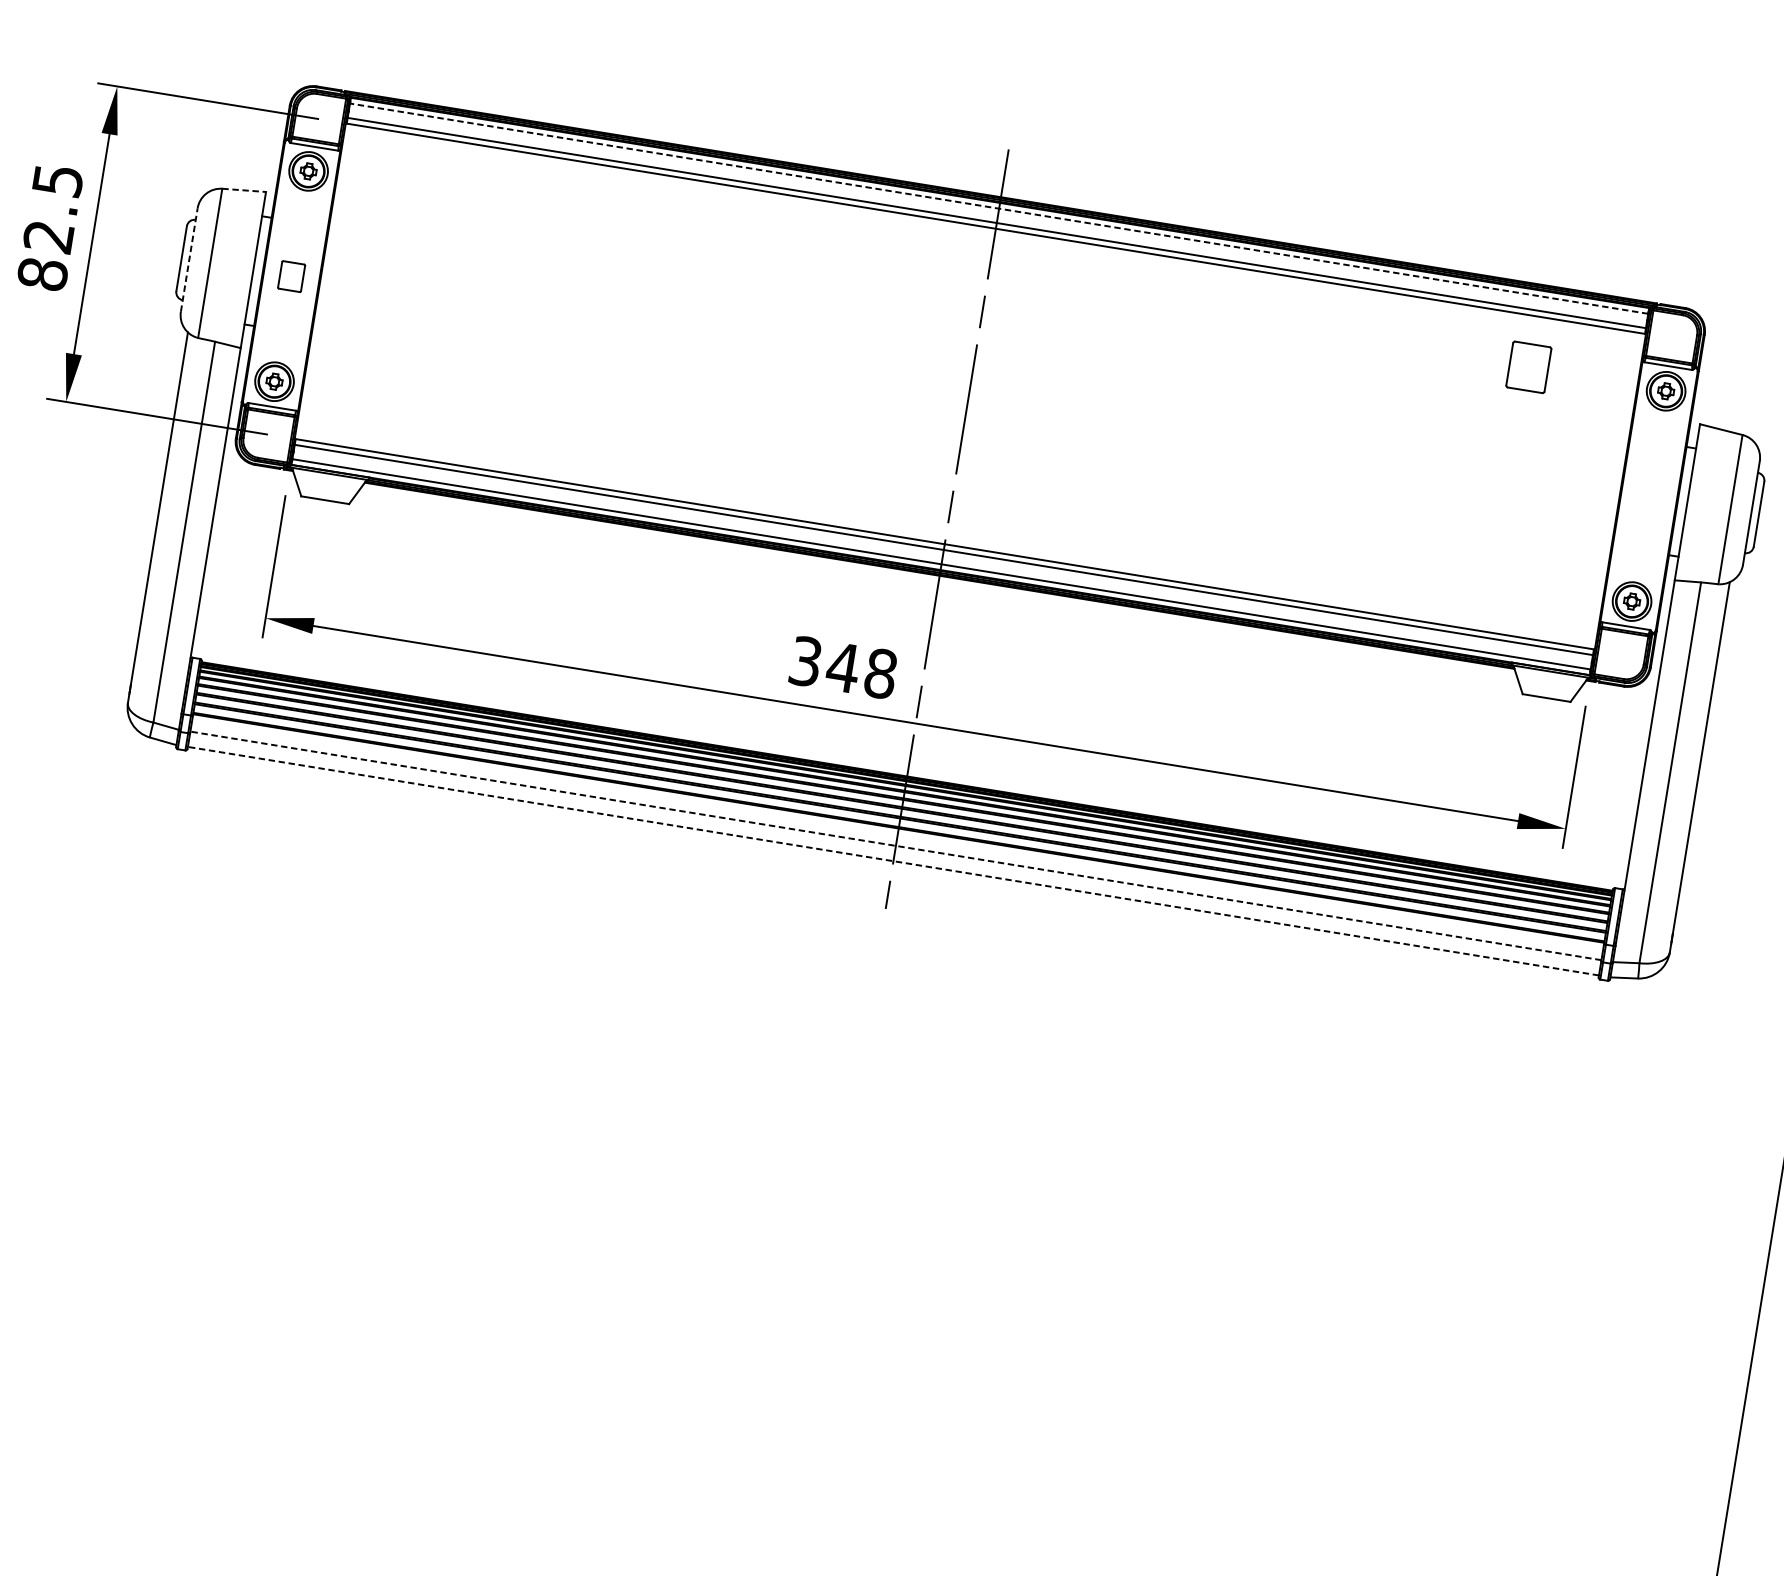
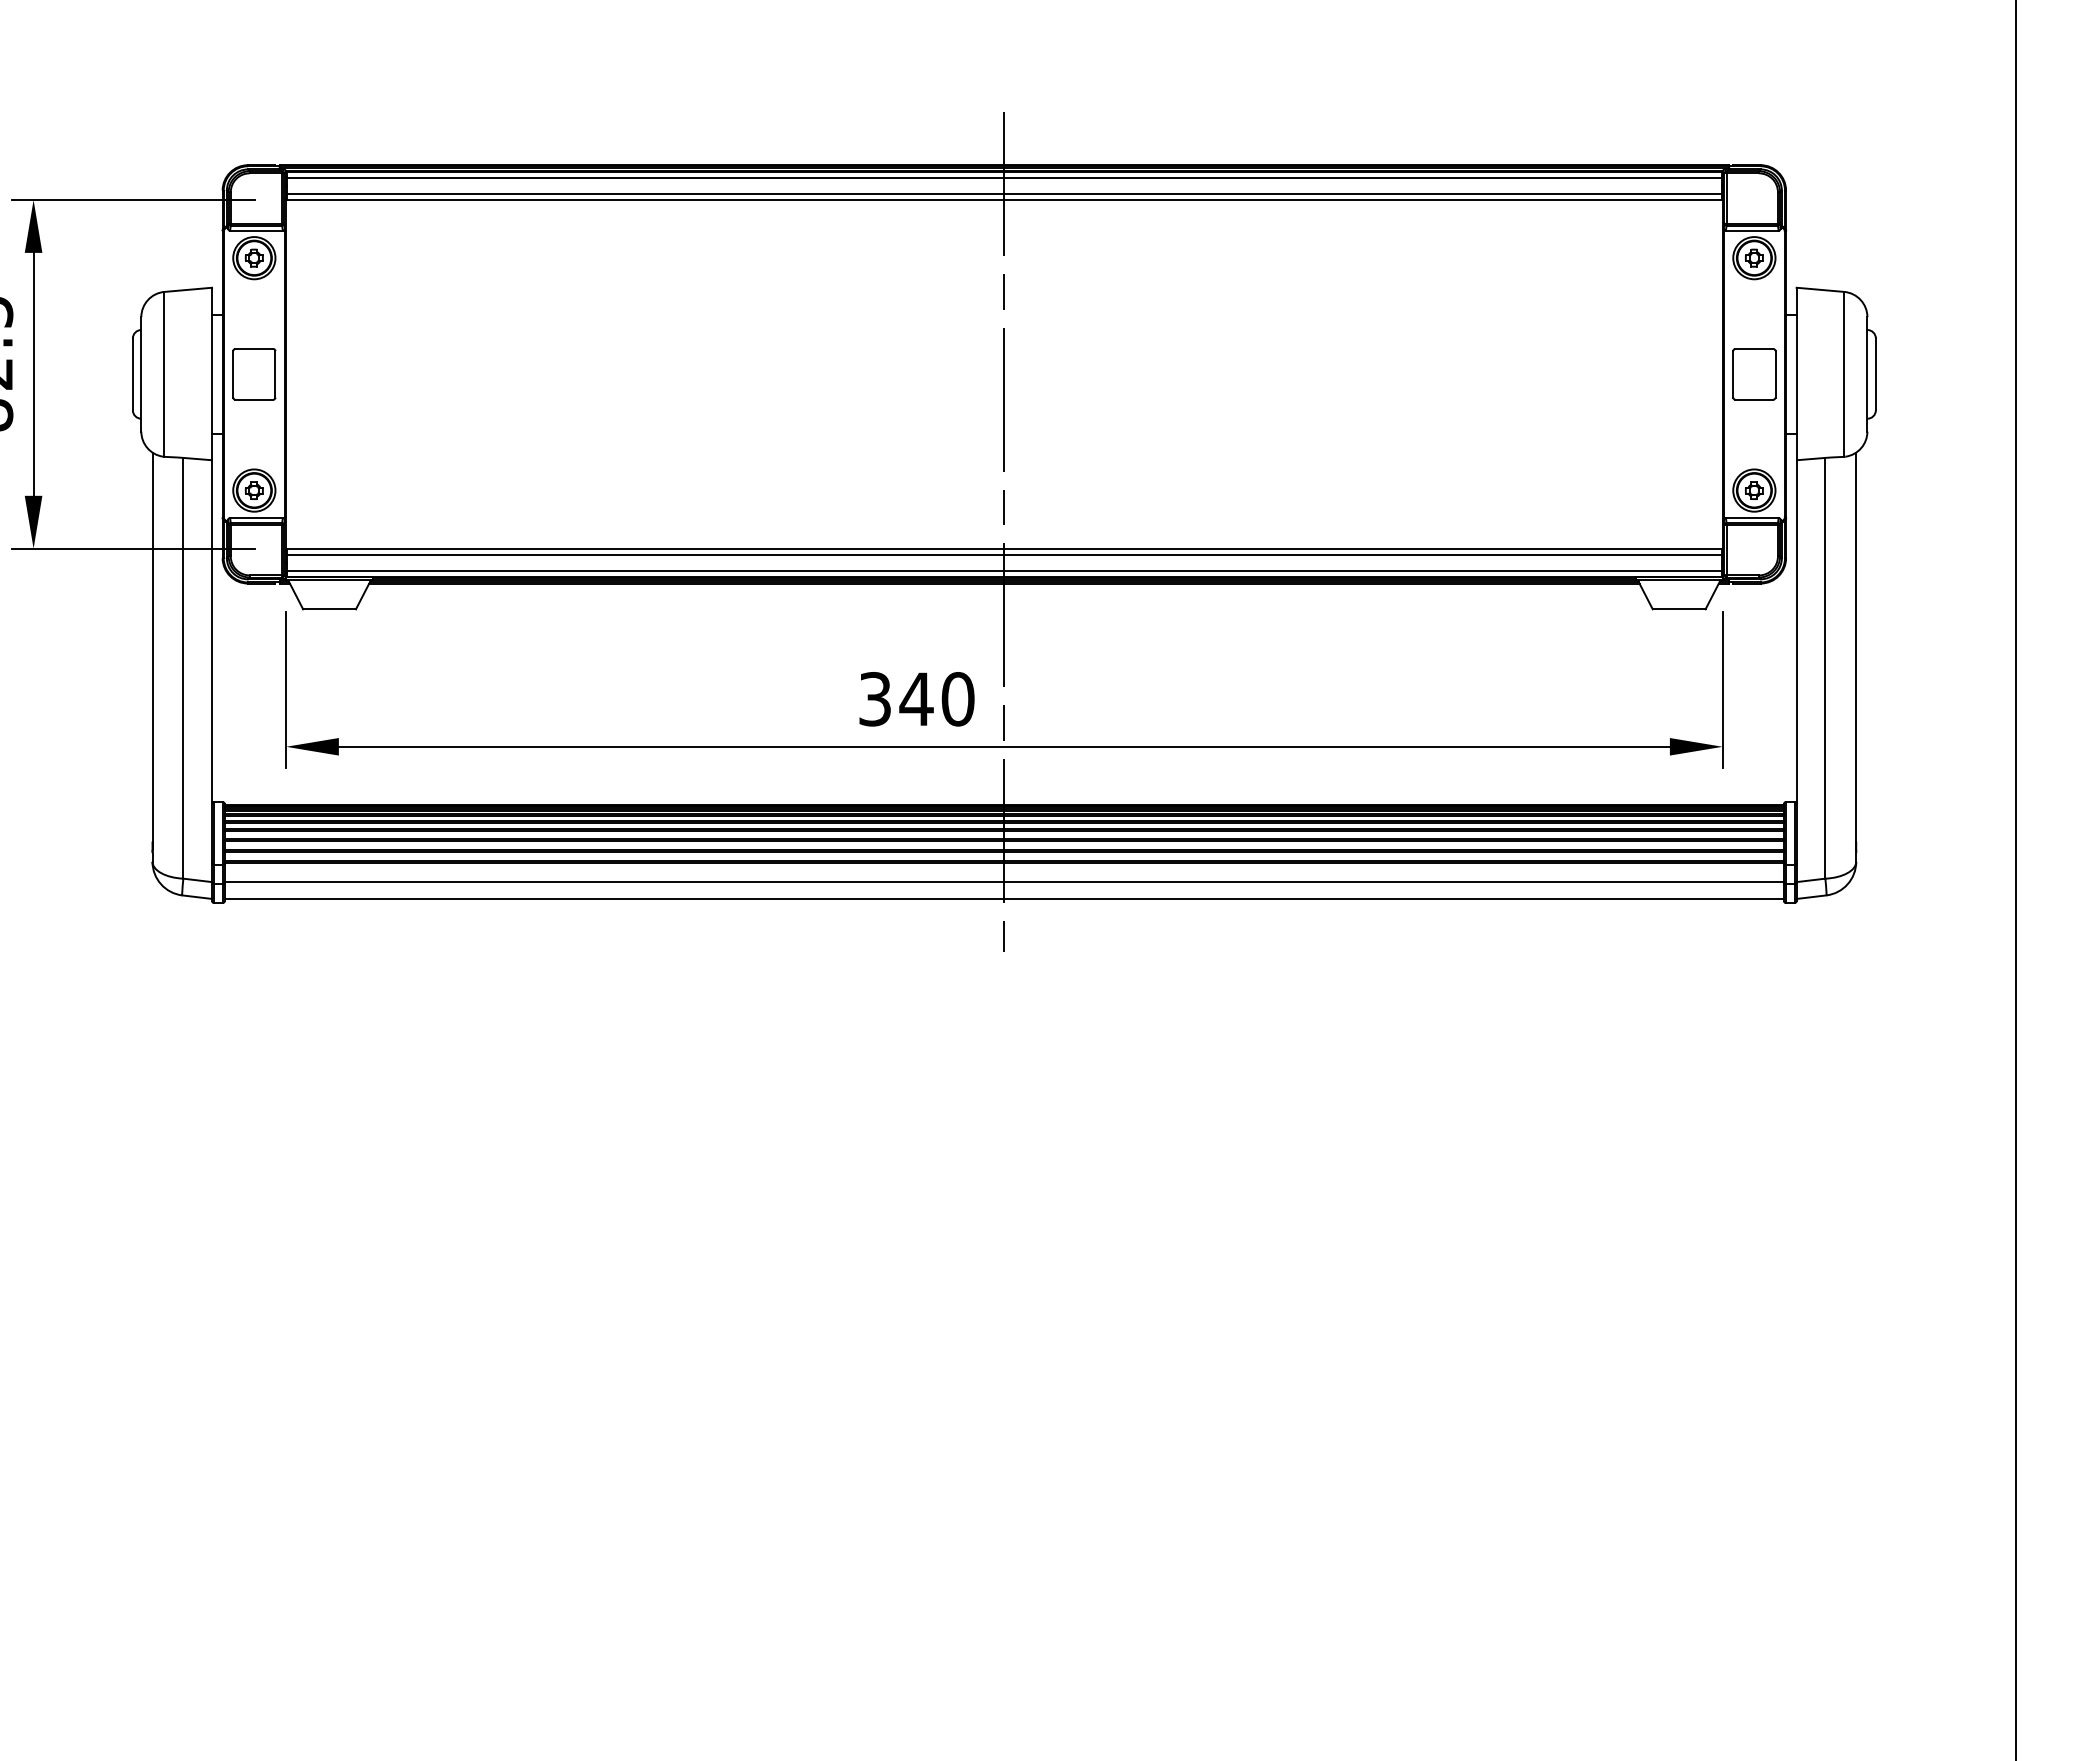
line: (244, 190) -> (188, 289), dashed -> solid
line: (998, 208) -> (1003, 177), dashed -> solid
line: (189, 259) -> (141, 373), dashed -> solid
part: (291, 276) -> (254, 374), size x1.67
part: (1528, 367) -> (1754, 374), moved
text: (880, 673) -> (957, 699), 348 -> 340
line: (895, 846) -> (1004, 882), dashed -> solid
line: (893, 860) -> (1004, 898), dashed -> solid

